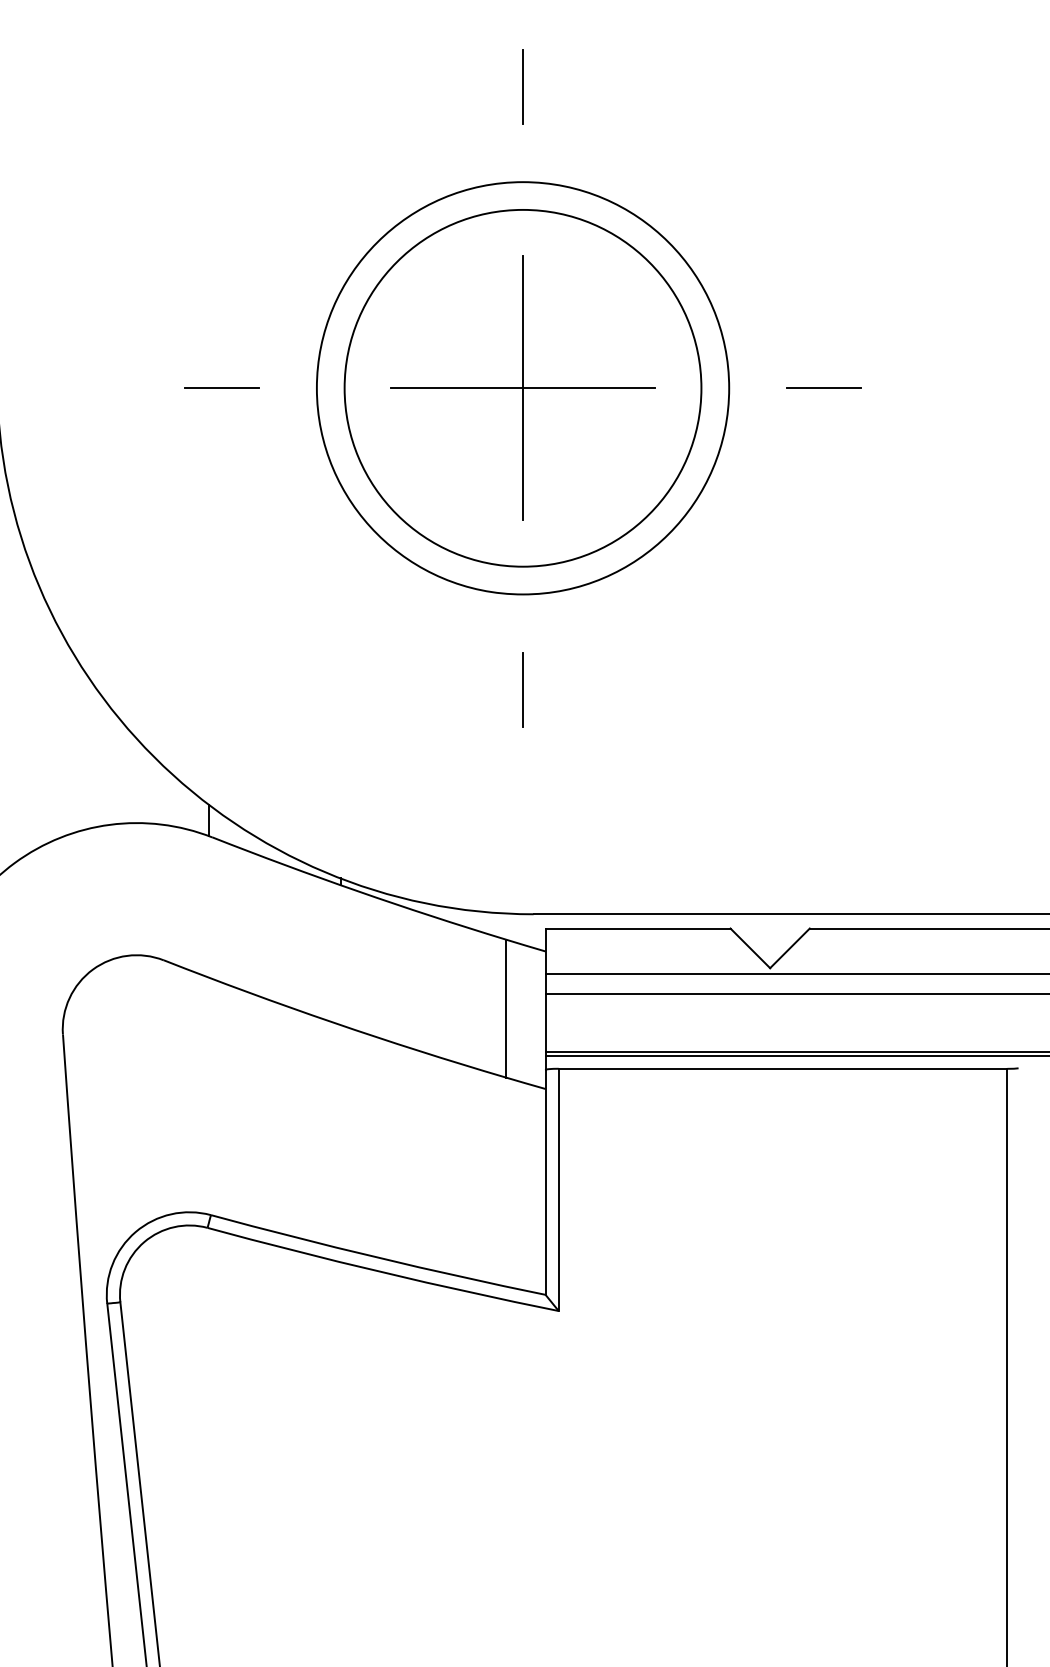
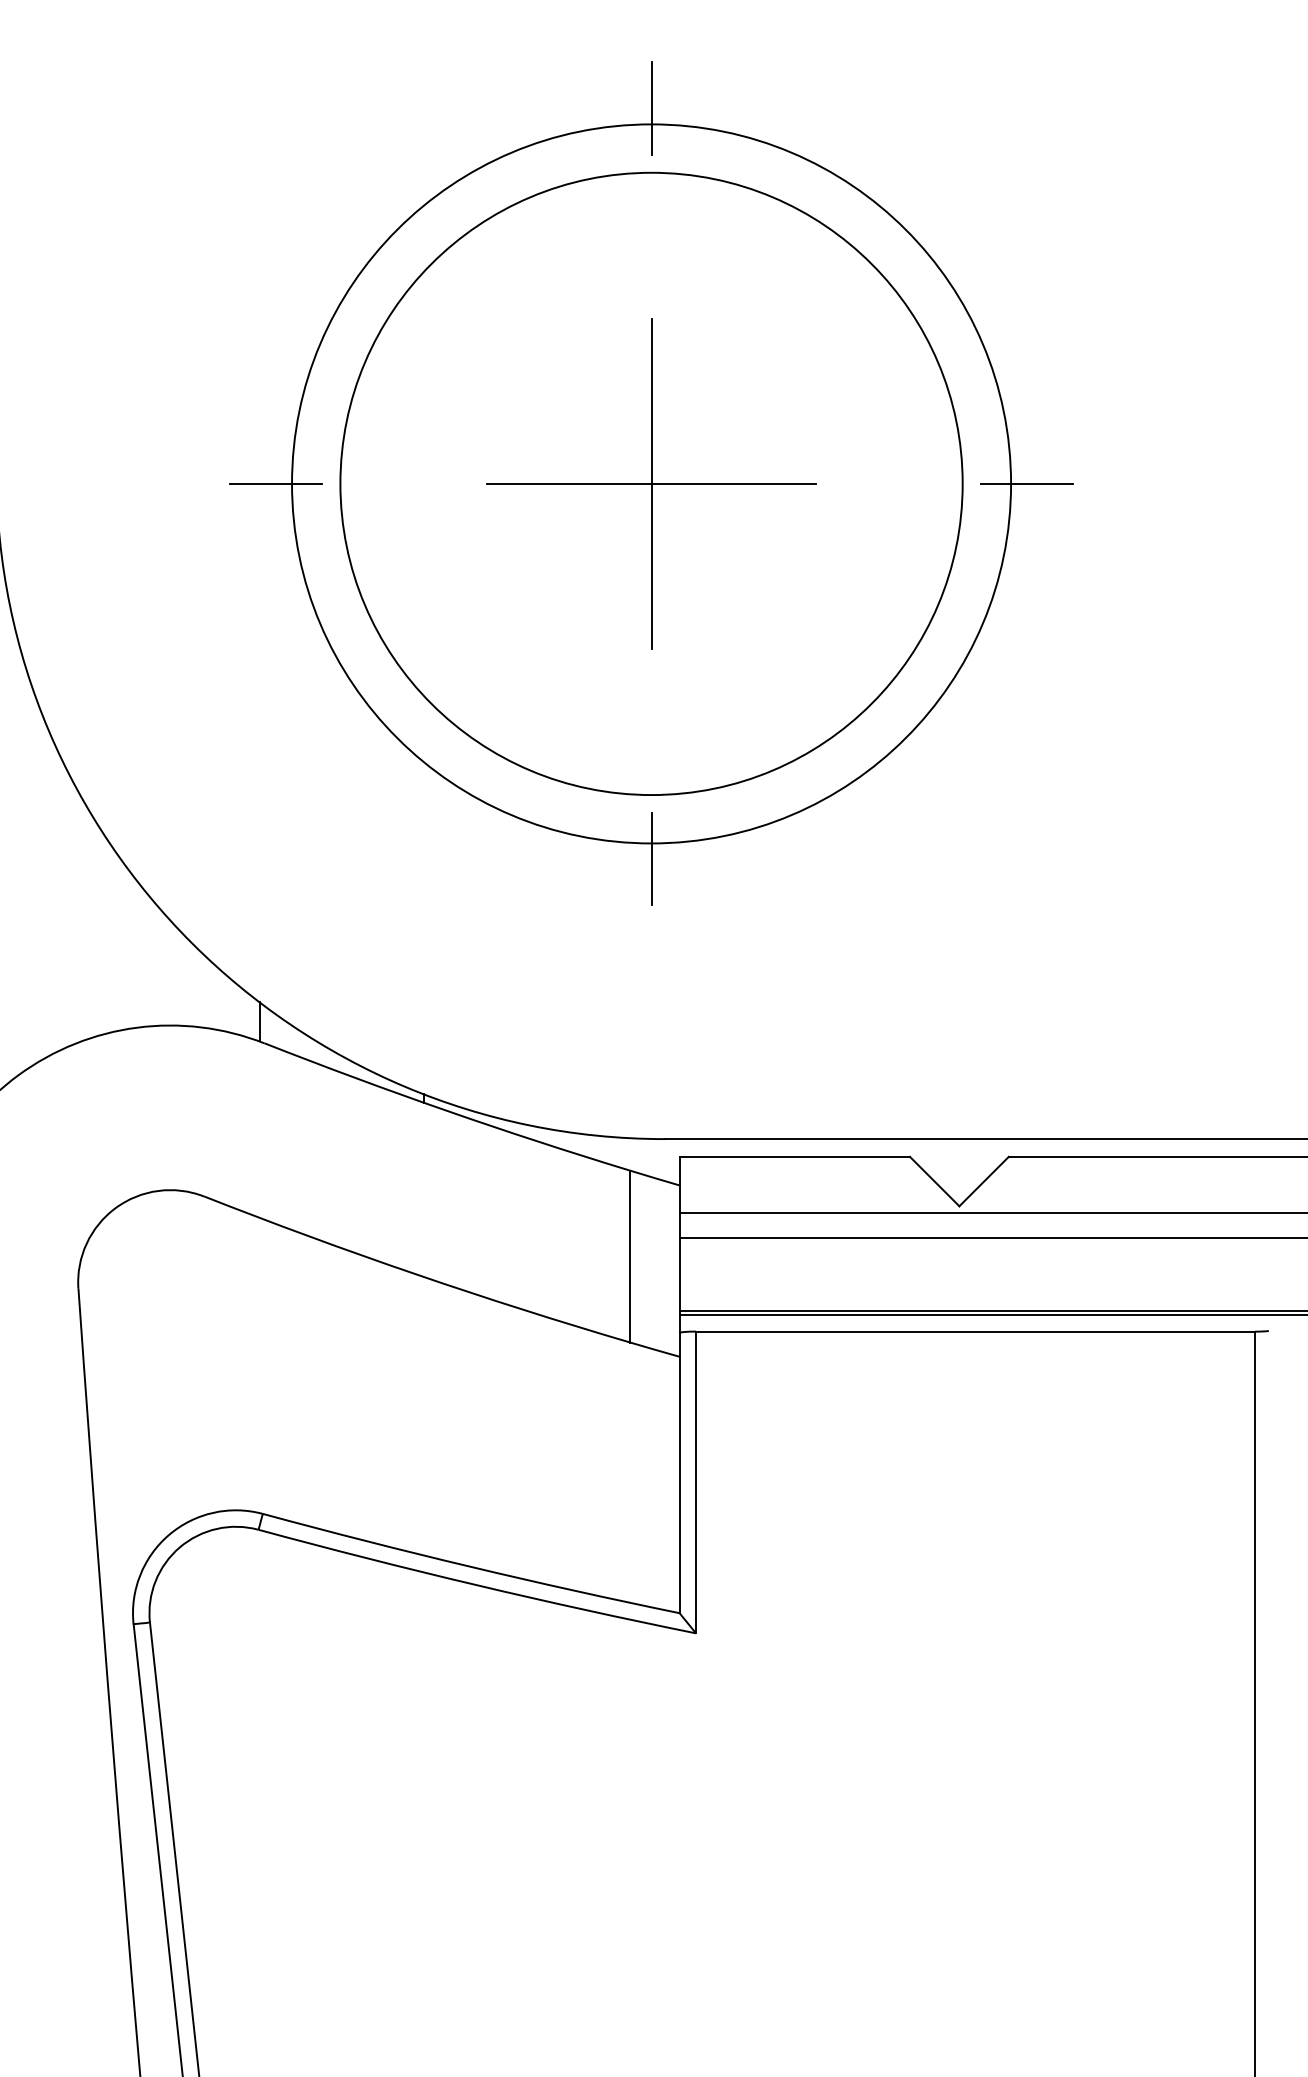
circle: (522, 387) -> (650, 482), size x1.4
circle: (522, 388) -> (650, 484), size x1.4

